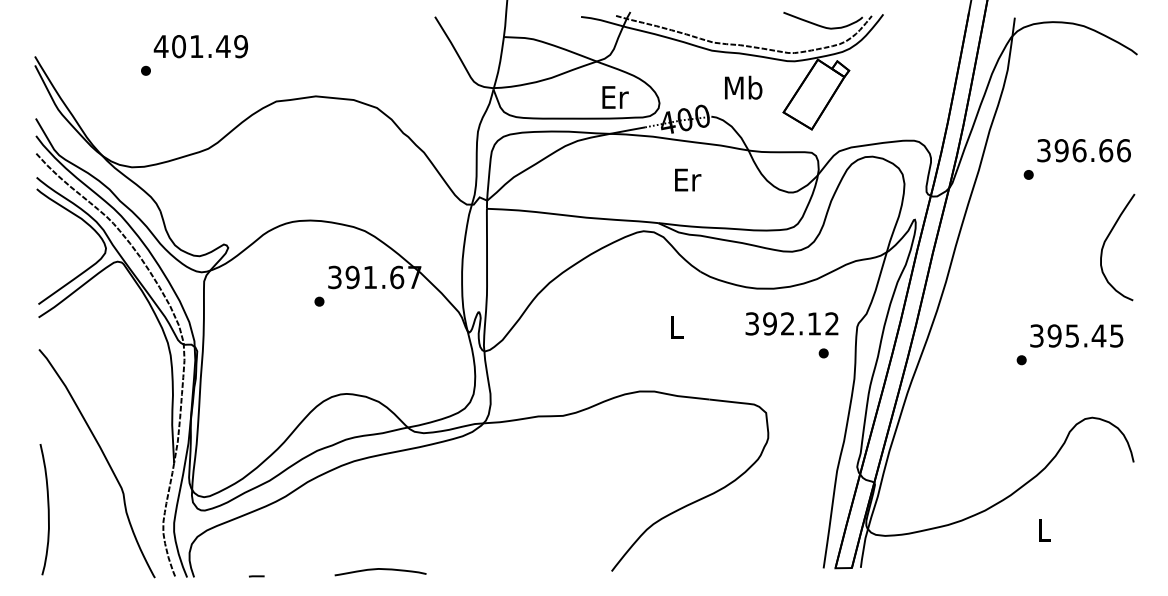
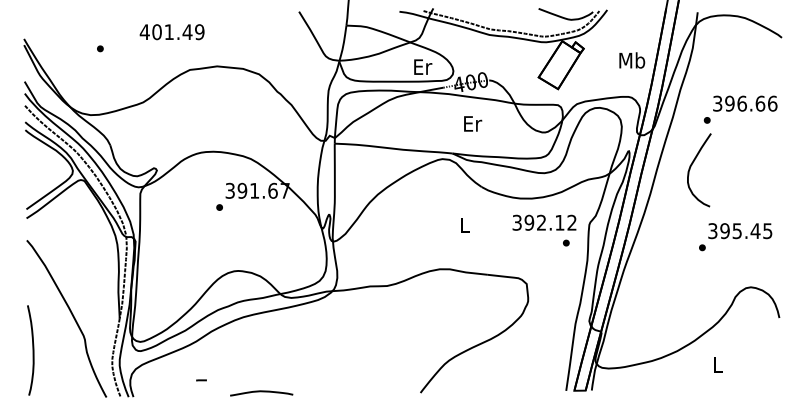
text: (199, 47) -> (171, 32), moved
text: (744, 87) -> (632, 60), moved
curve: (1106, 243) -> (691, 167), moved
line: (256, 576) -> (201, 380), moved

